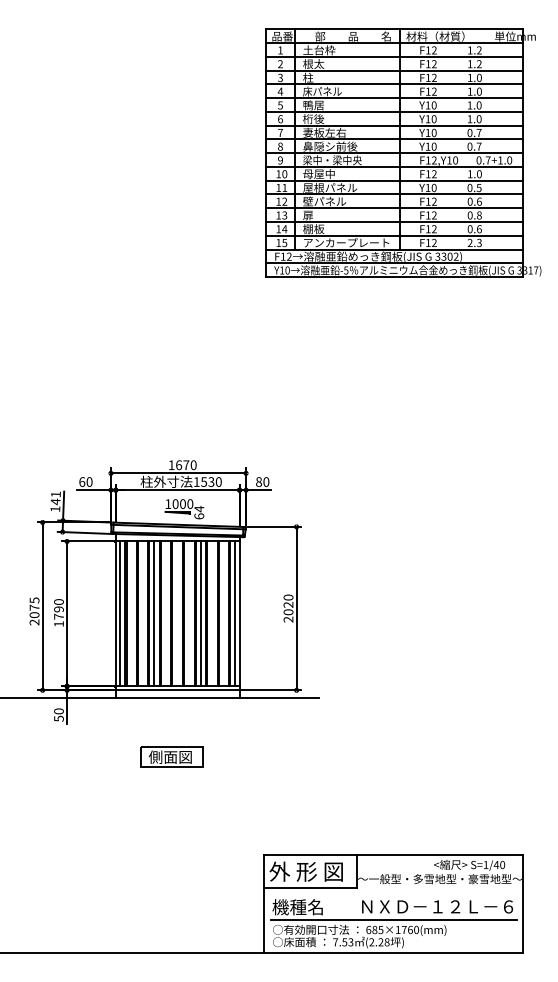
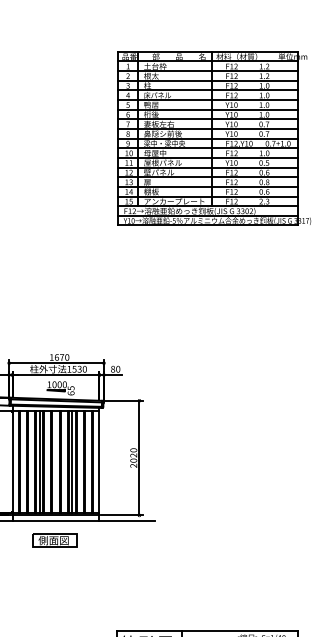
text: (199, 508) -> (71, 387), 64 -> 65
line: (120, 613) -> (15, 461), removed
line: (235, 613) -> (96, 461), removed
part: (171, 756) -> (54, 540), moved

